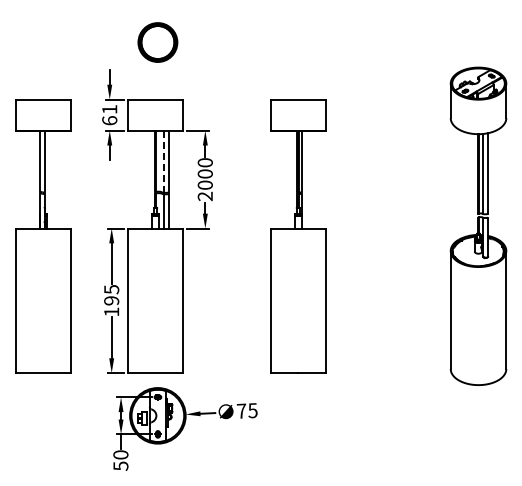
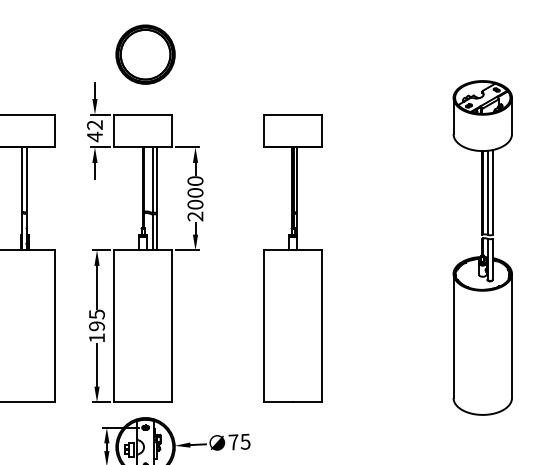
part: (157, 42) -> (145, 54), size x1.43
text: (109, 115) -> (94, 131), 61 -> 42
line: (164, 162) -> (152, 180), dashed -> solid

